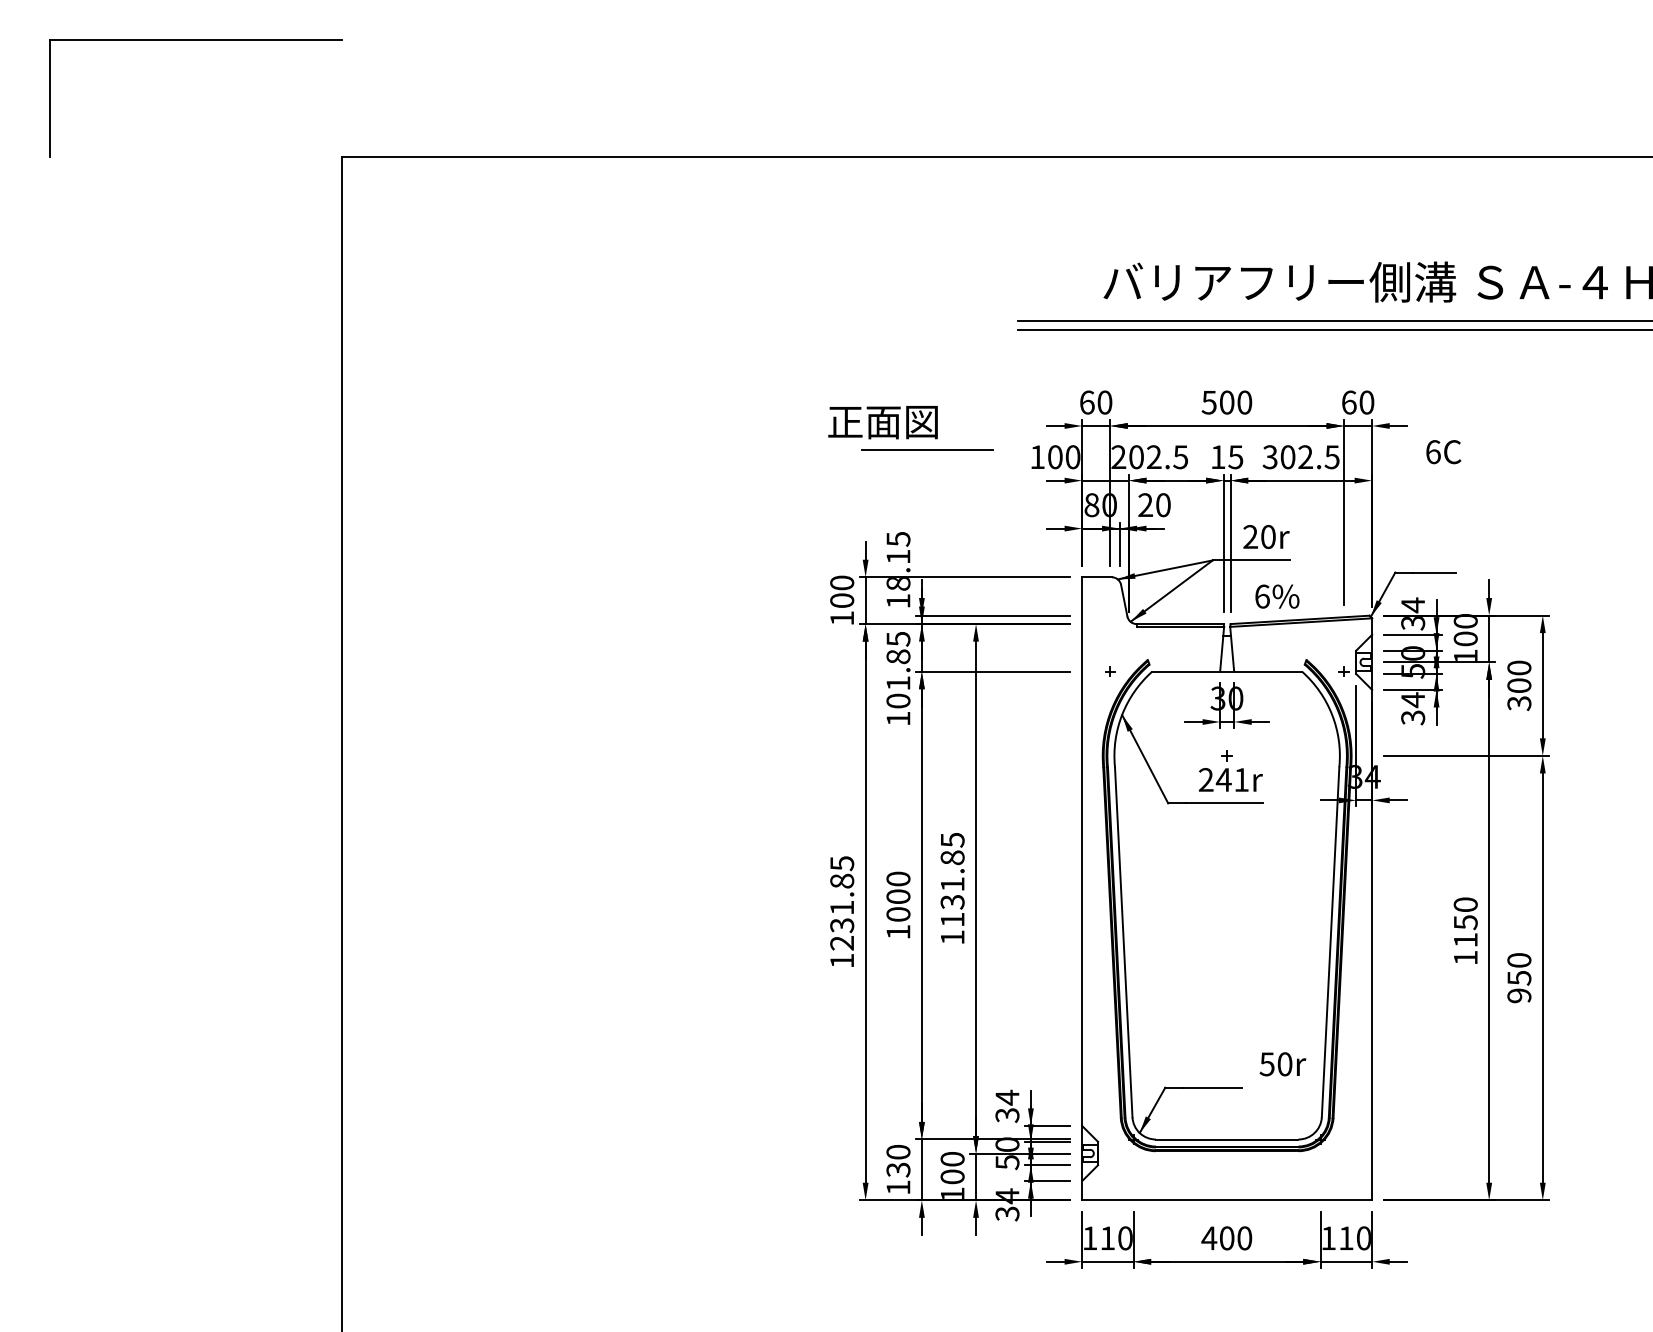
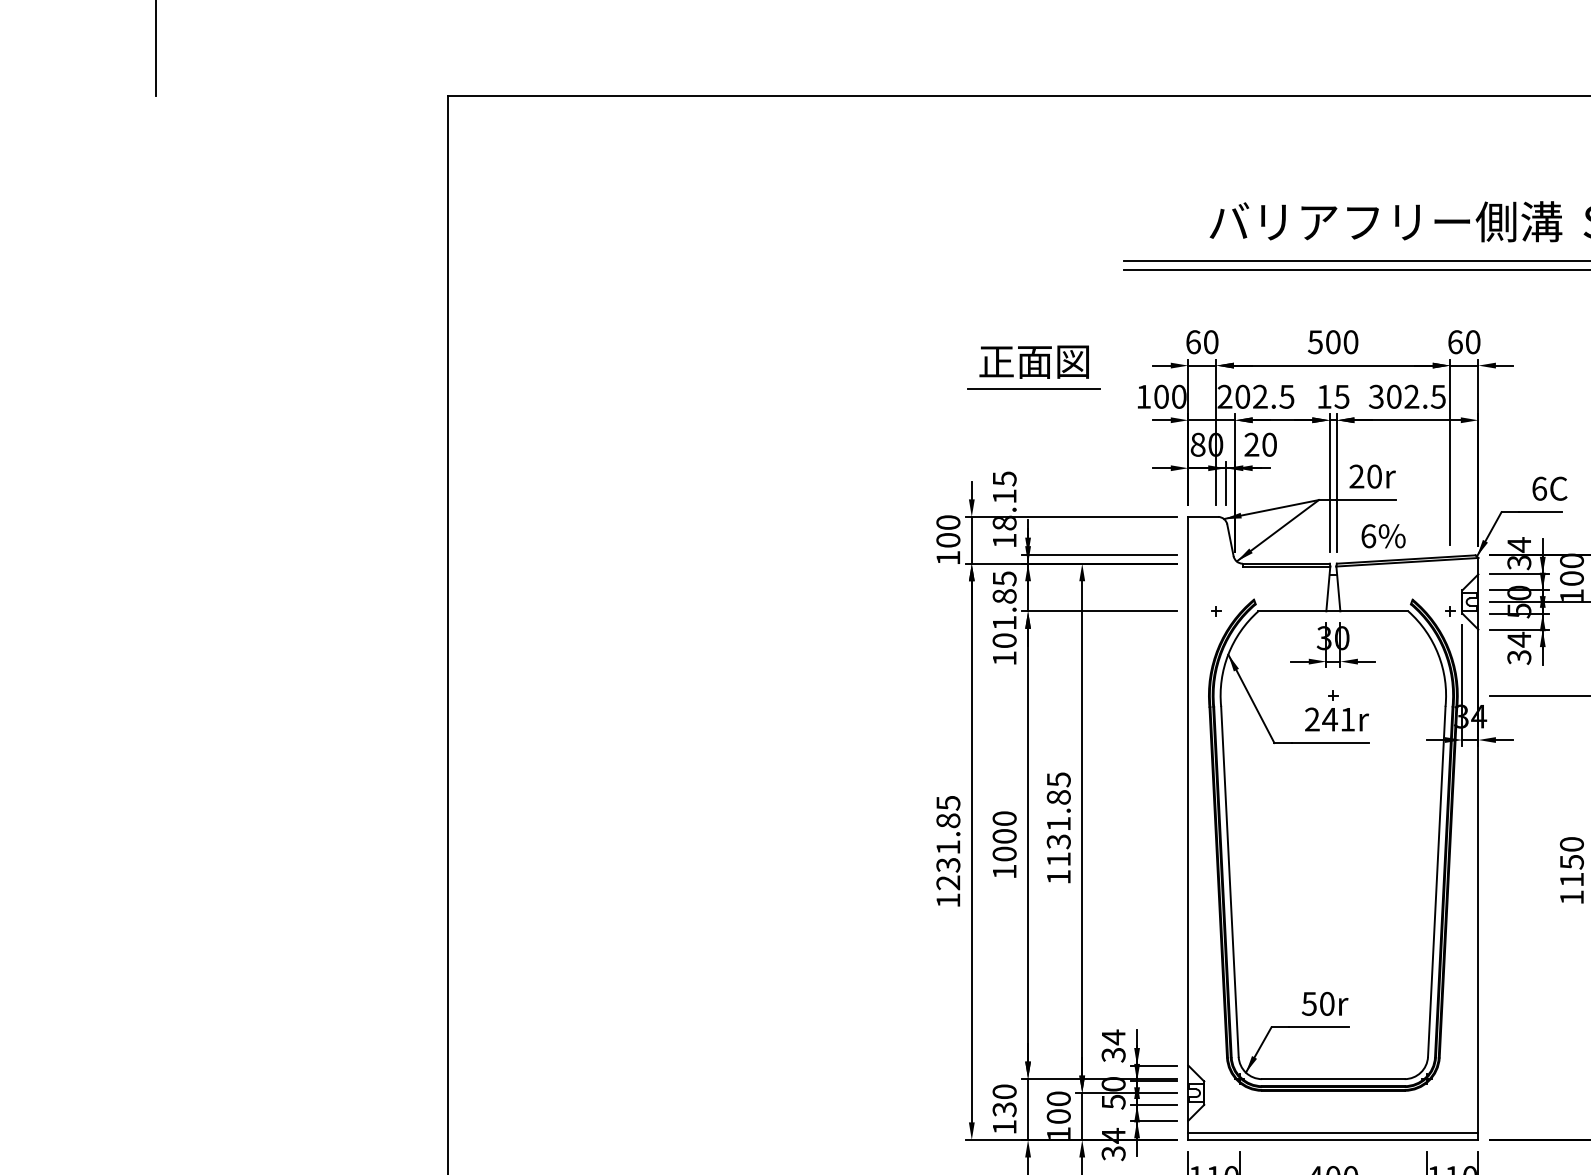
text: (882, 422) -> (1033, 362), moved
text: (1443, 452) -> (1549, 489), moved
text: (1282, 1064) -> (1324, 1004), moved
line: (1227, 1193) -> (1333, 1133), added

